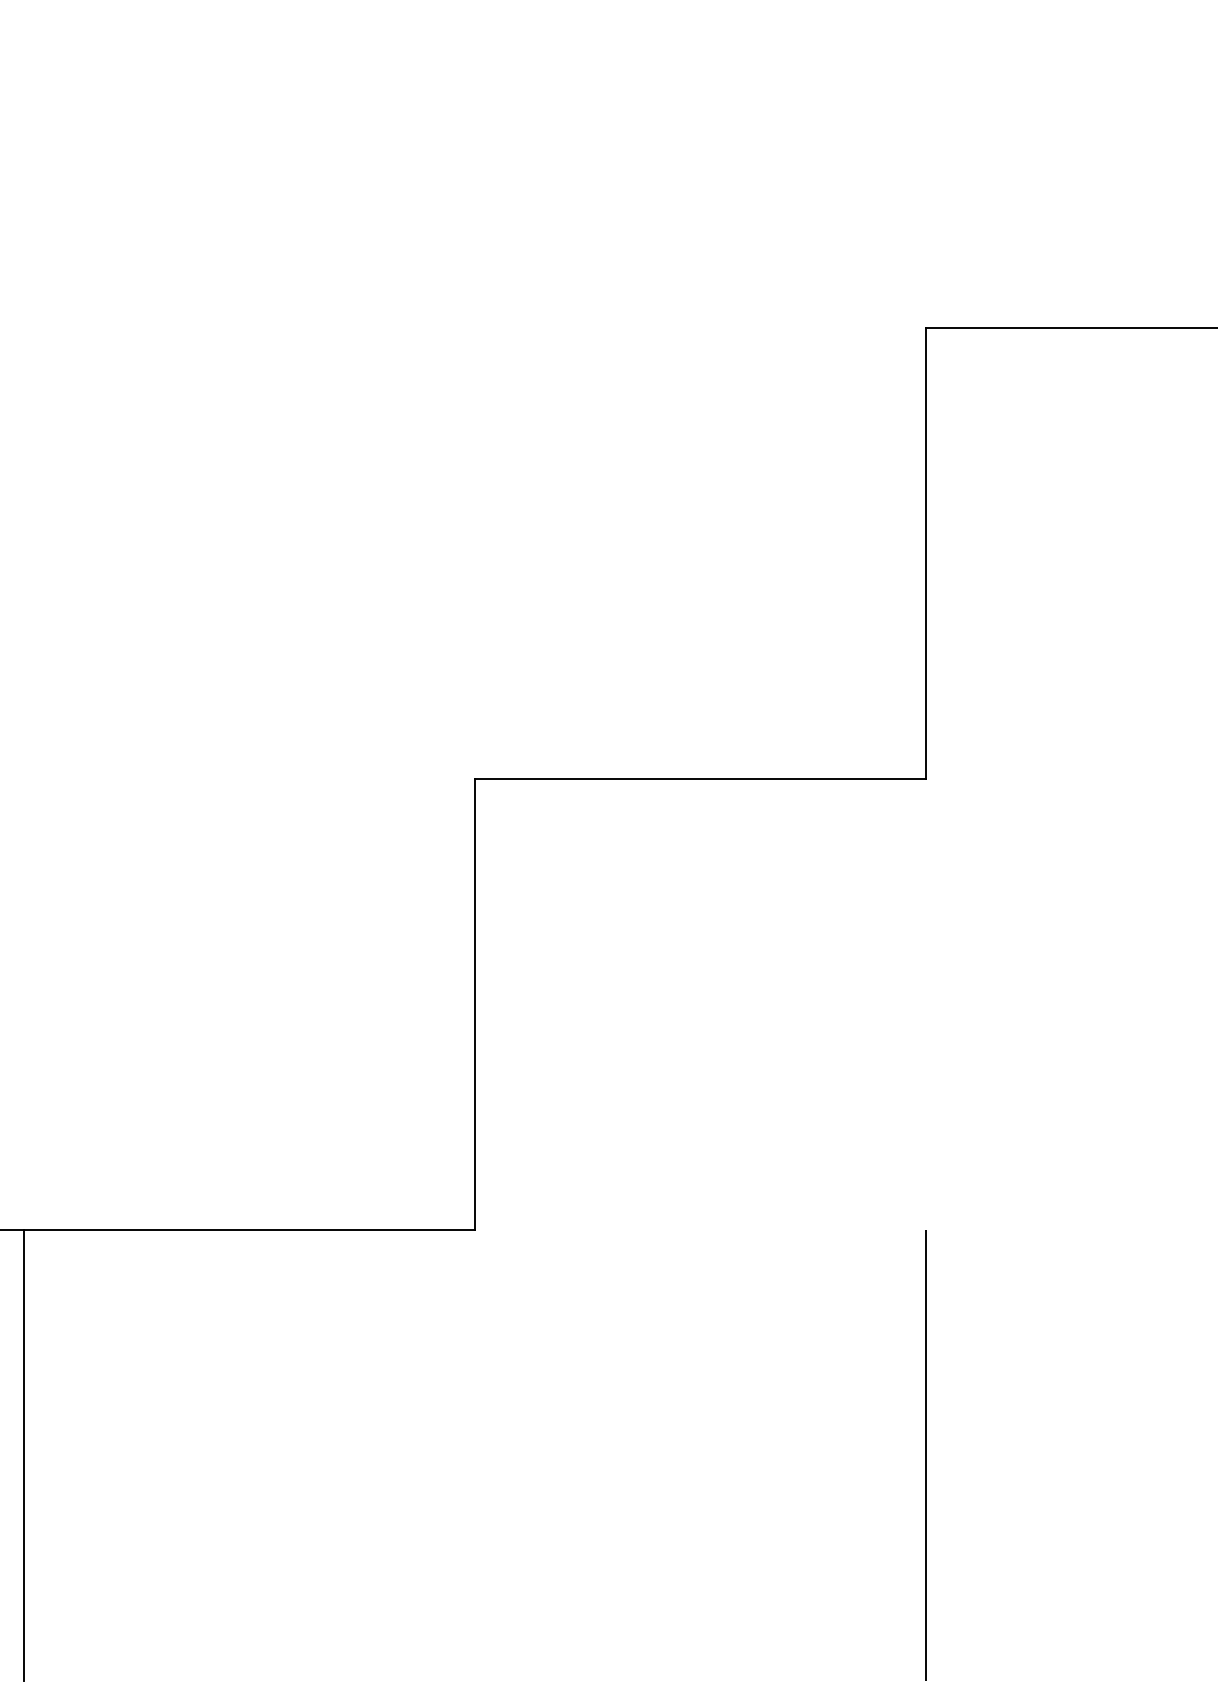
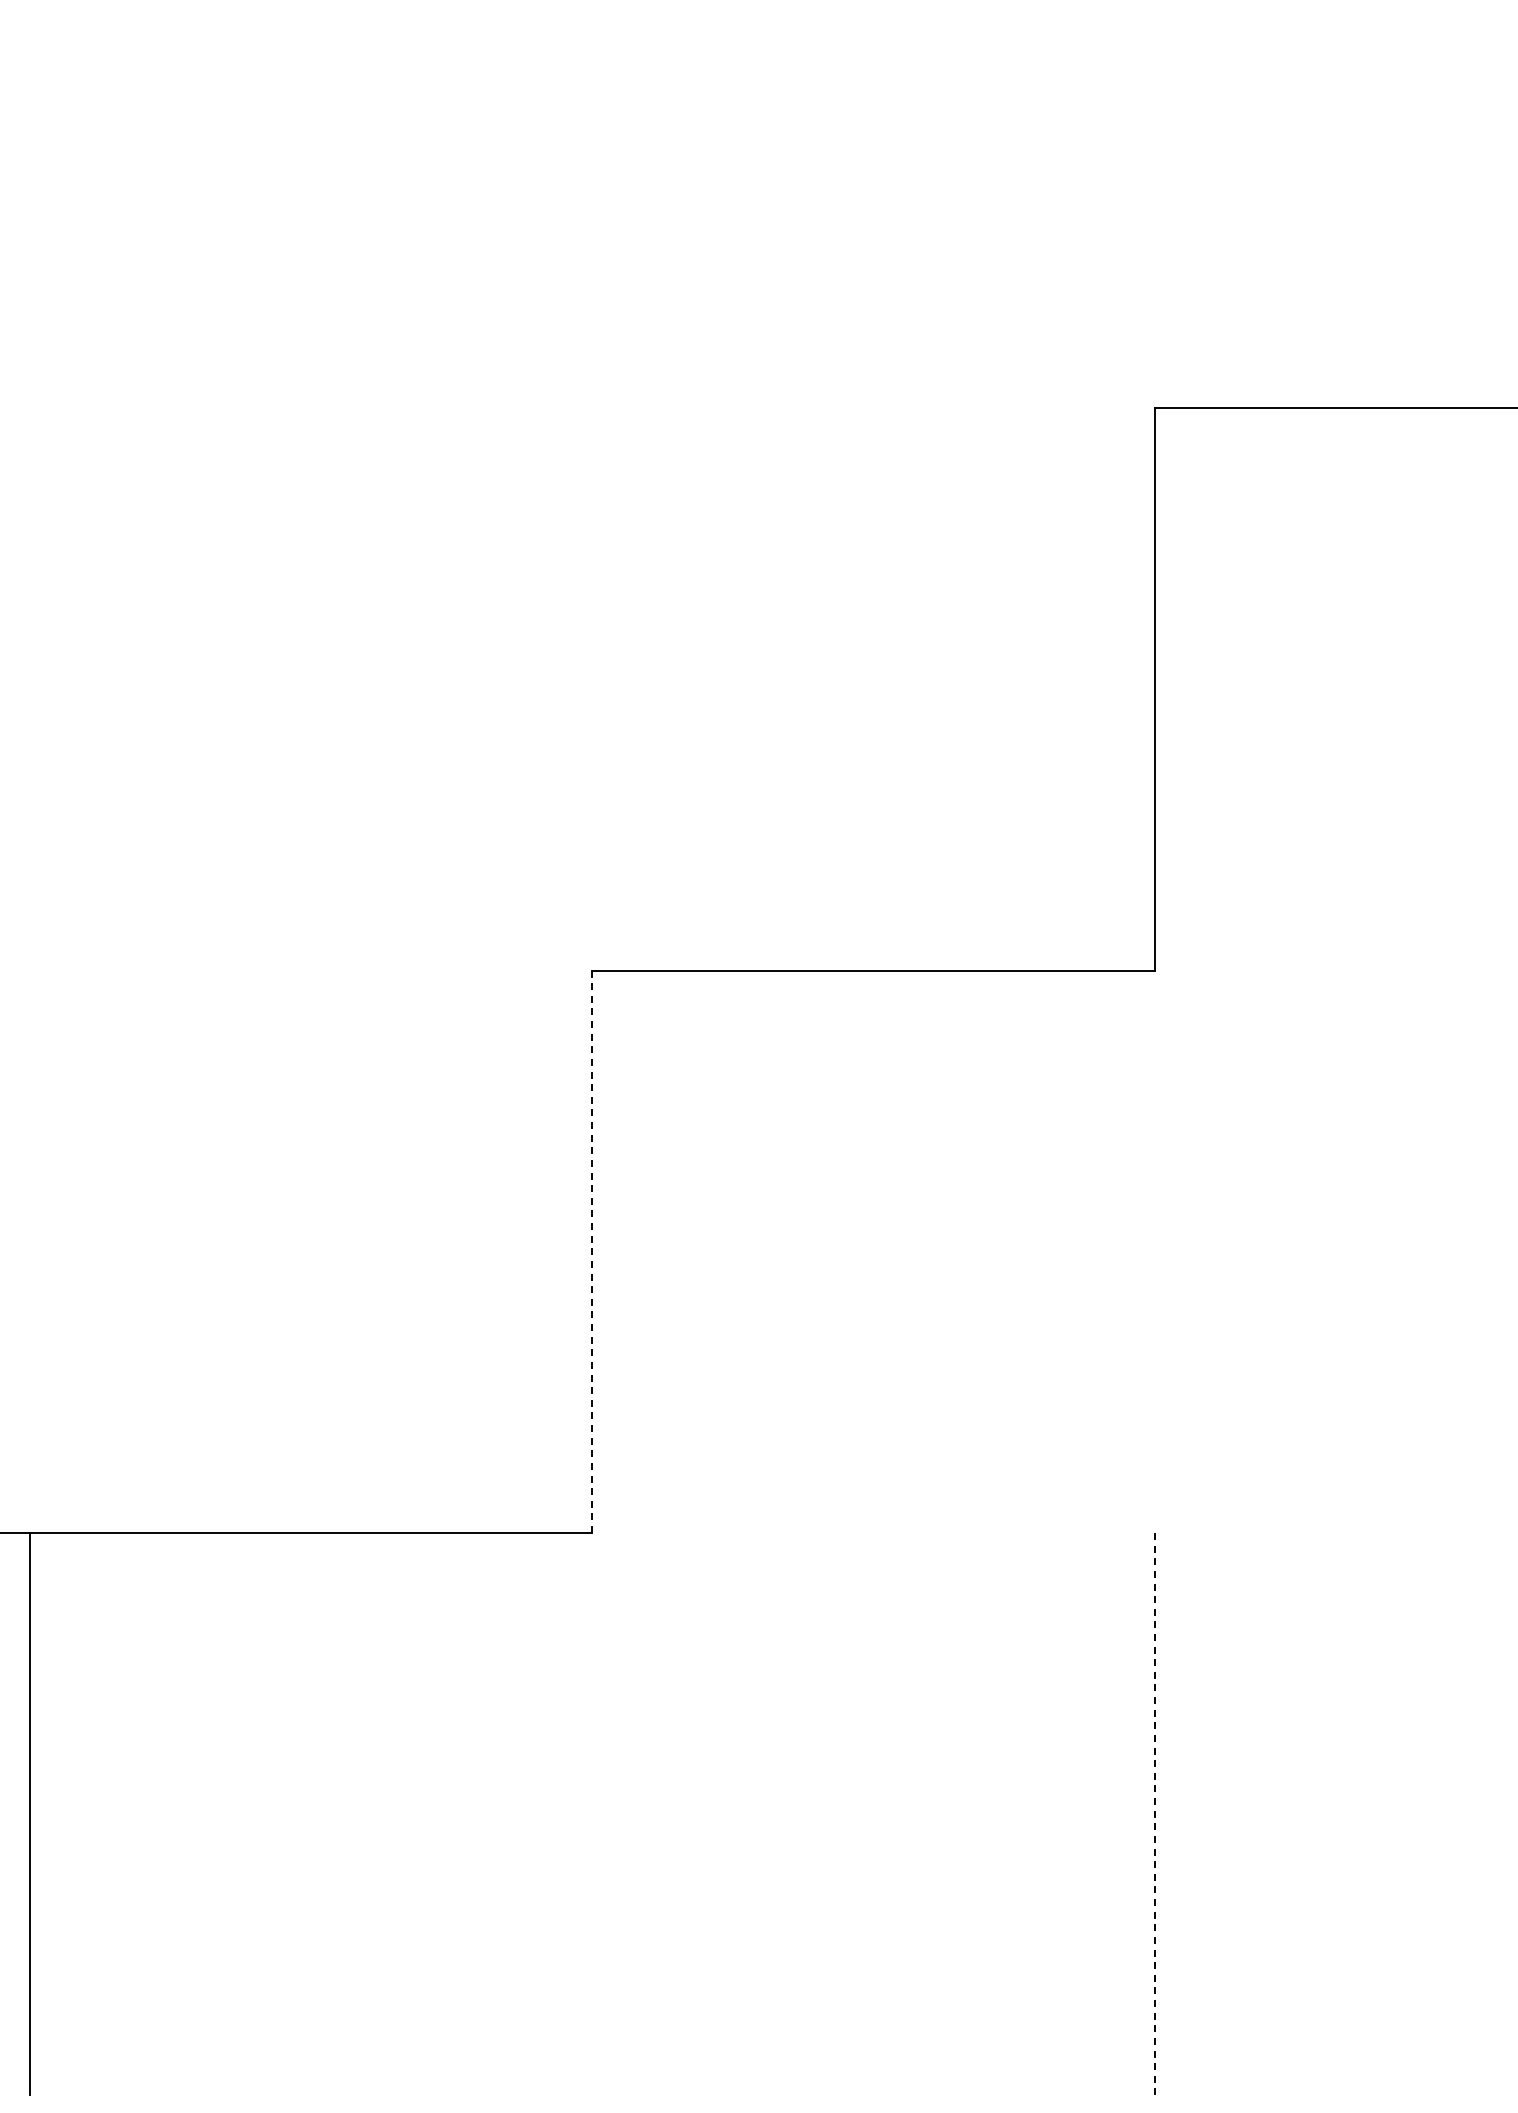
line: (475, 1003) -> (592, 1251), solid -> dashed
line: (926, 1455) -> (1154, 1814), solid -> dashed

